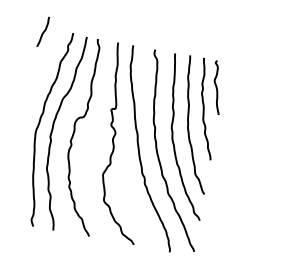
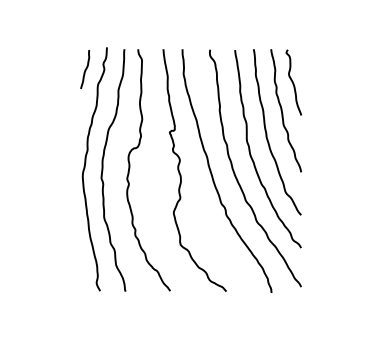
curve: (43, 31) -> (85, 69), moved

